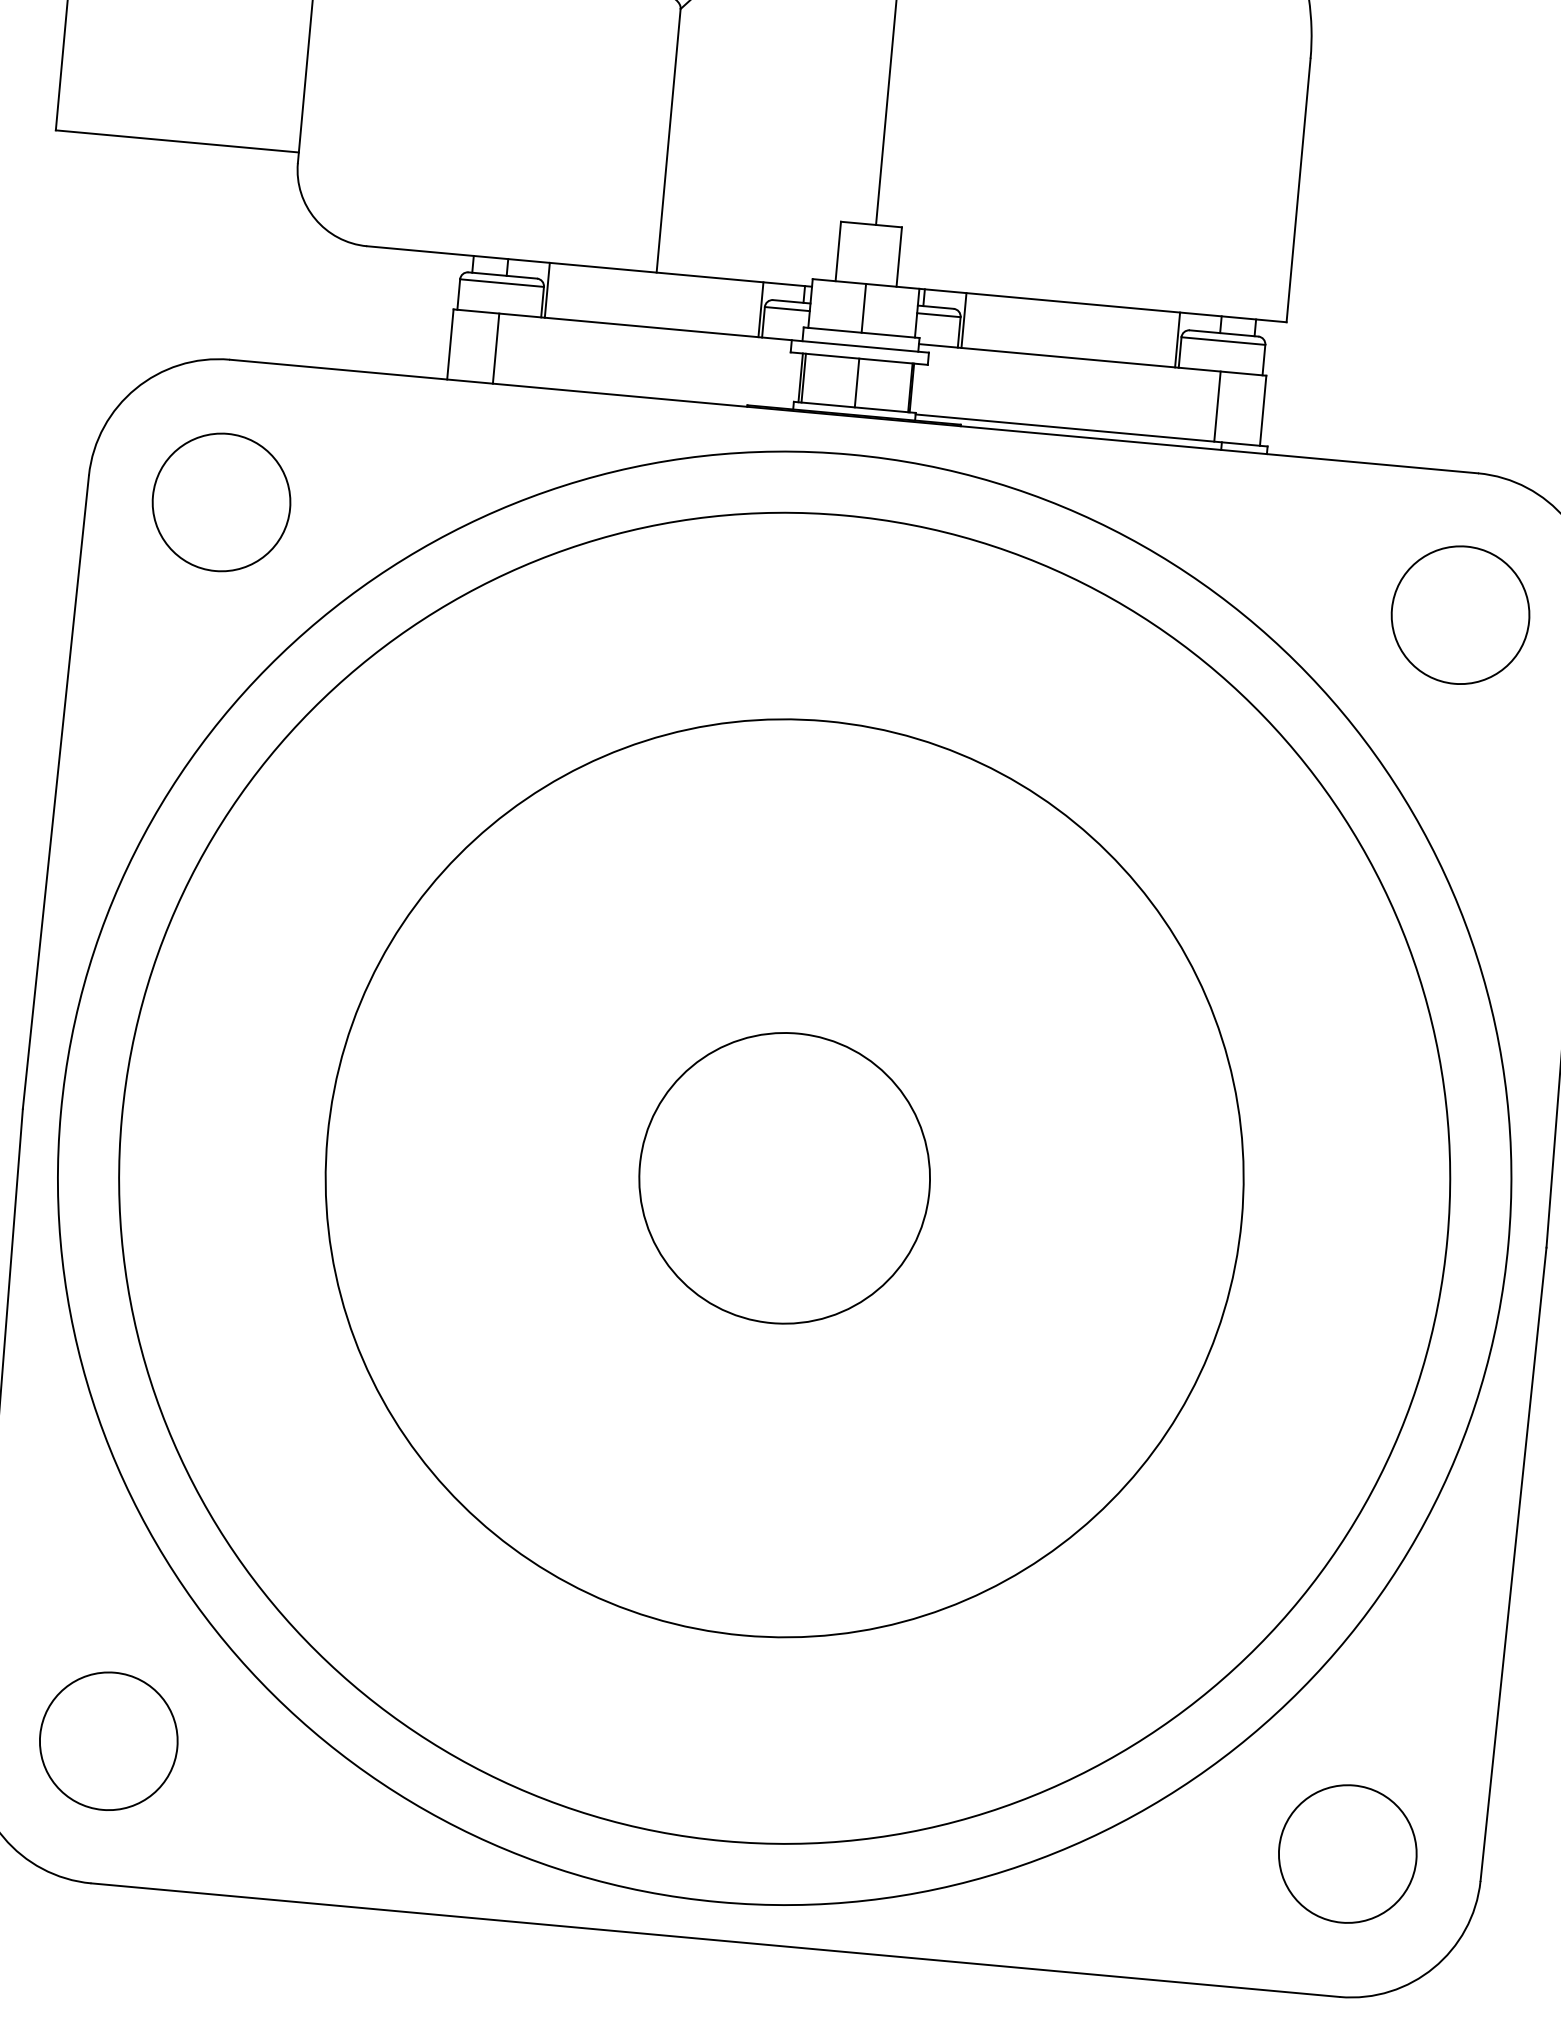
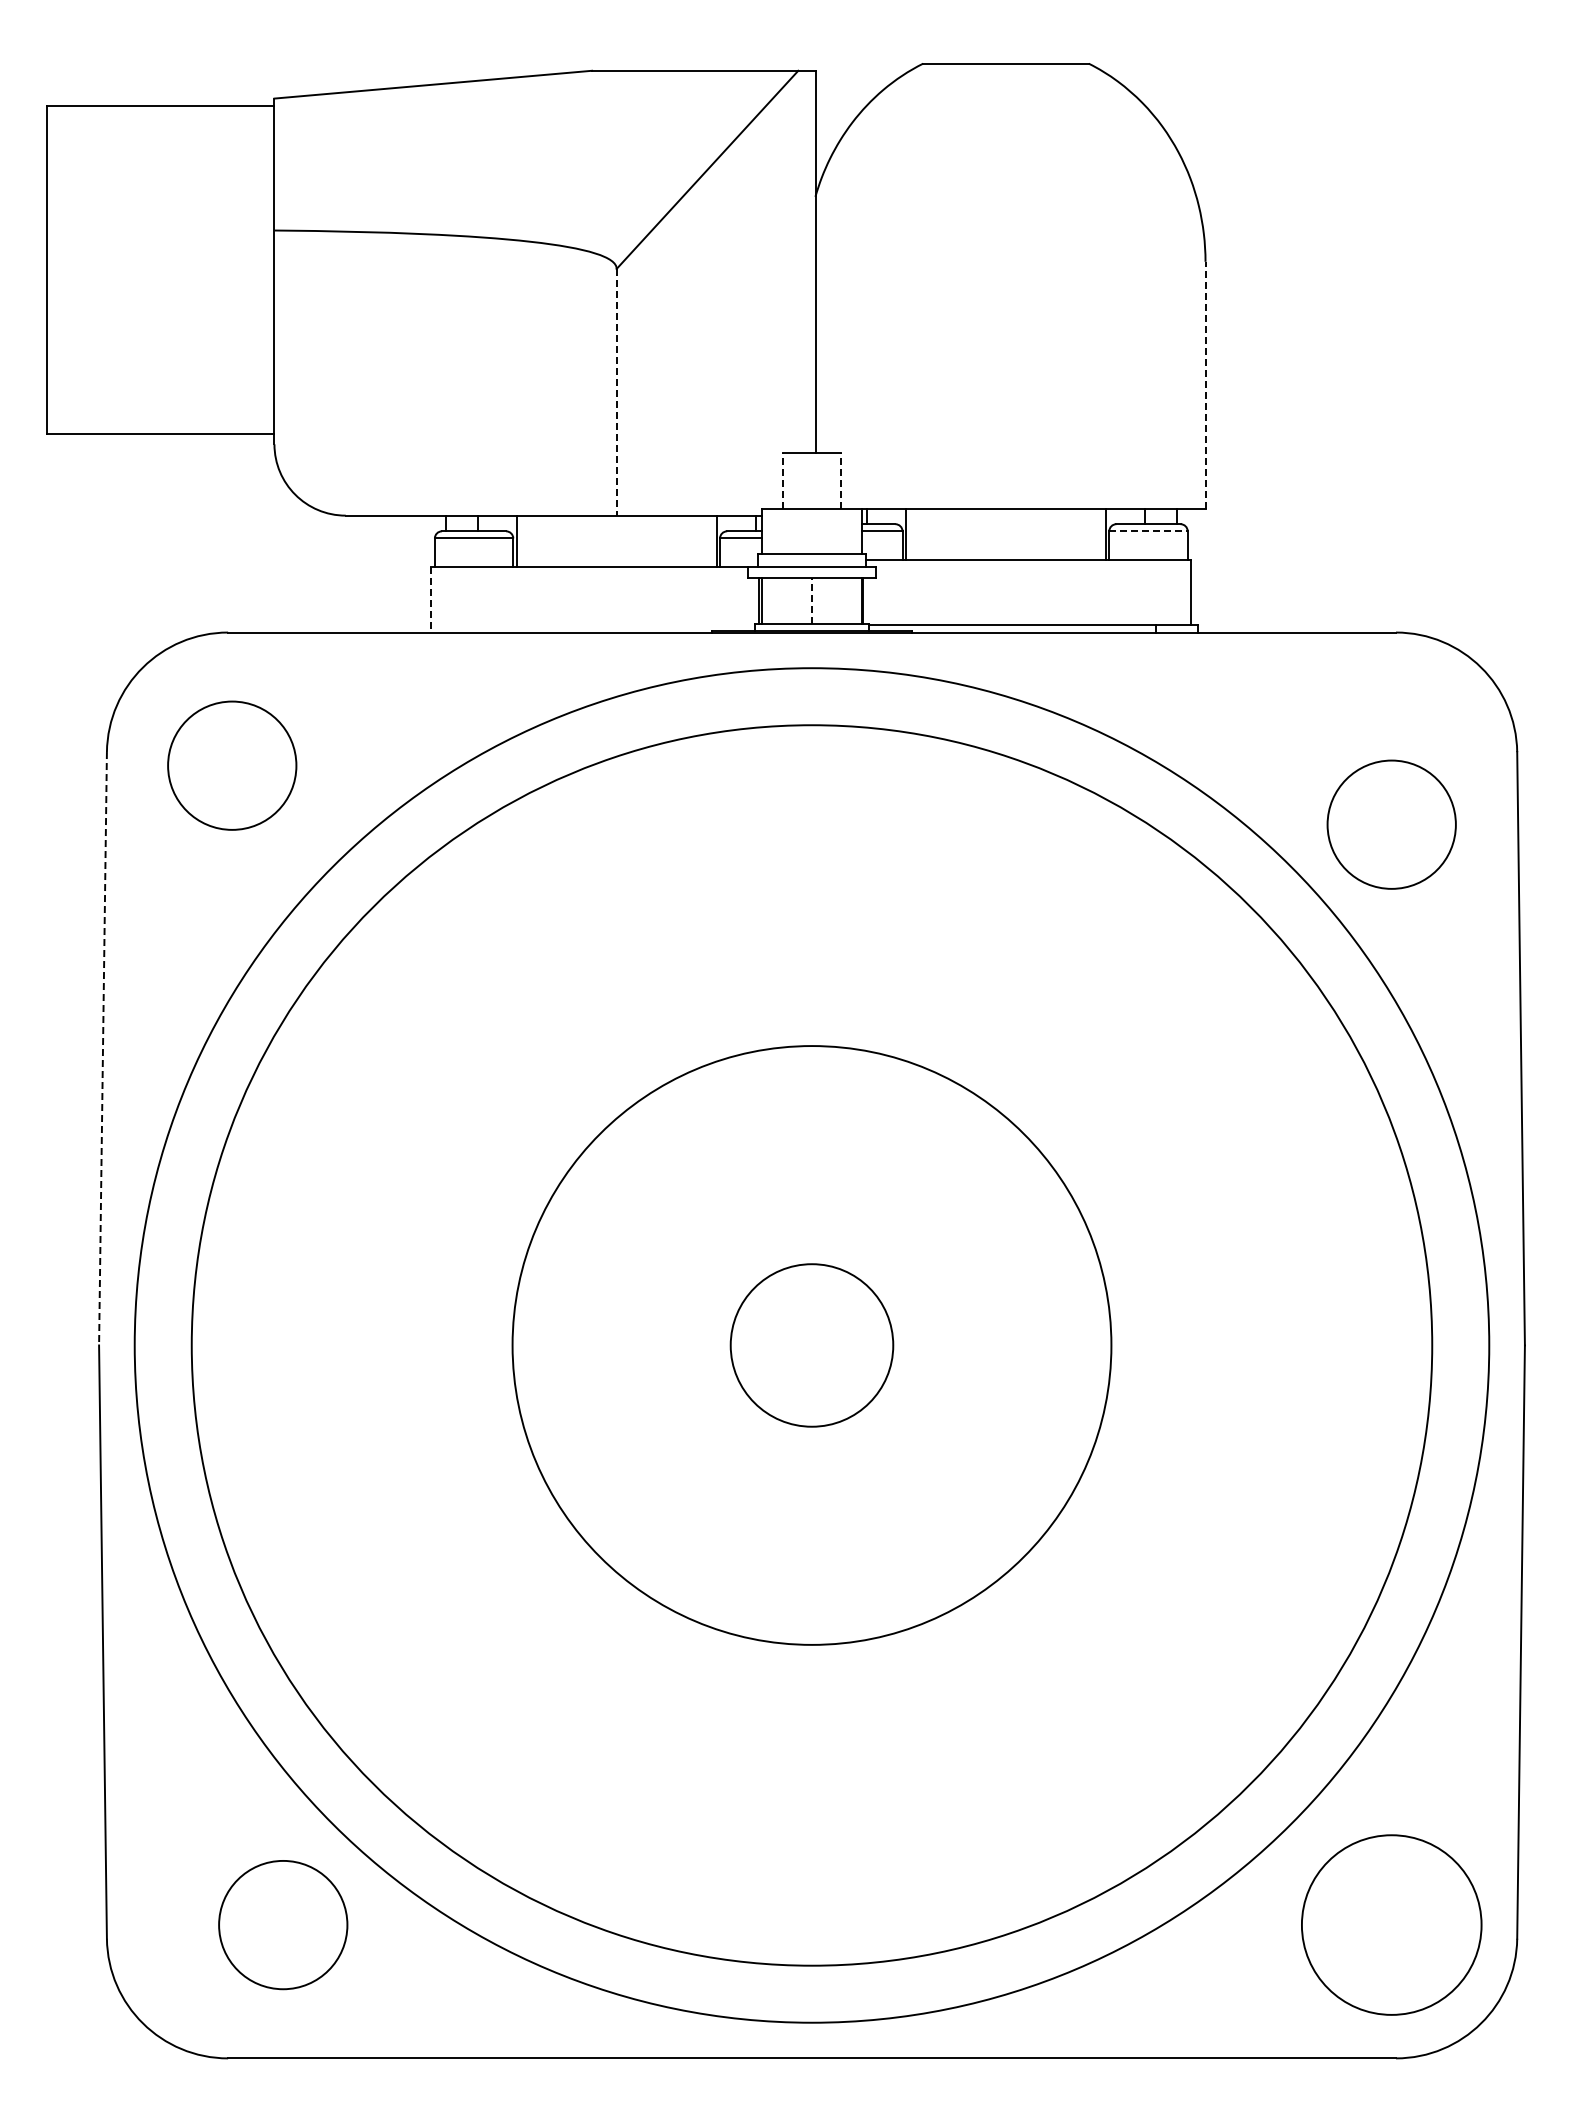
line: (668, 140) -> (616, 392), solid -> dashed
line: (1298, 189) -> (1205, 384), solid -> dashed
line: (838, 251) -> (783, 480), solid -> dashed
line: (899, 256) -> (840, 480), solid -> dashed
line: (864, 308) -> (812, 531), removed
line: (1223, 341) -> (1148, 531), solid -> dashed
line: (450, 344) -> (431, 599), solid -> dashed
line: (496, 348) -> (474, 599), removed
line: (857, 383) -> (812, 601), solid -> dashed
line: (1217, 406) -> (1148, 592), removed
circle: (1460, 614) -> (1391, 824), moved
line: (56, 792) -> (103, 1048), solid -> dashed
circle: (784, 1178) -> (811, 1345), size x0.6
circle: (784, 1178) -> (811, 1345), size x0.7
circle: (109, 1741) -> (283, 1925), moved
circle: (1347, 1853) -> (1391, 1924), size x1.4

